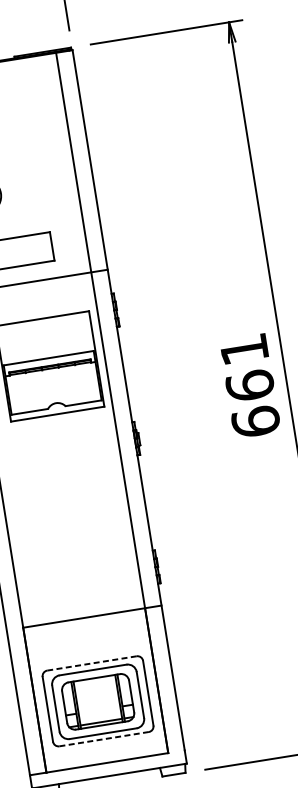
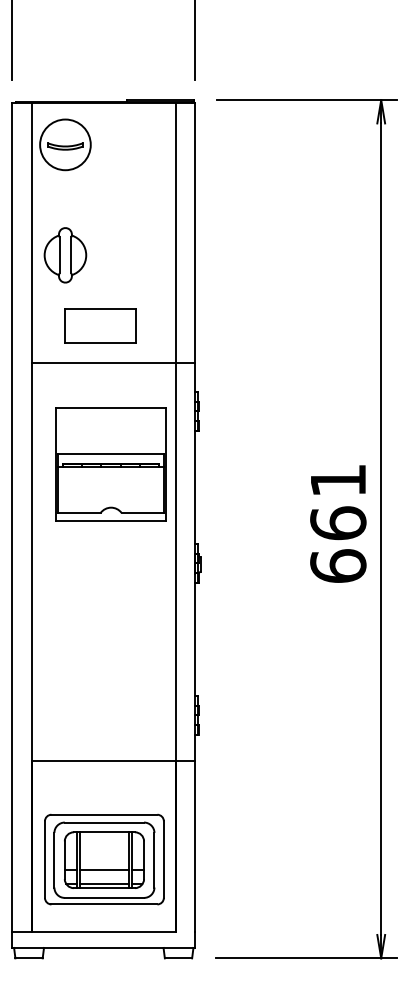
line: (92, 663) -> (104, 814), dashed -> solid
line: (99, 709) -> (104, 869), added
line: (104, 739) -> (104, 904), dashed -> solid

